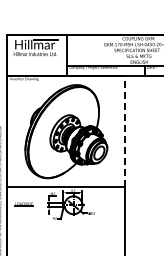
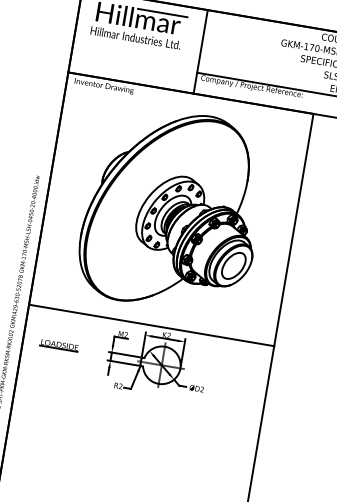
line: (124, 131) -> (293, 229), dashed -> solid

